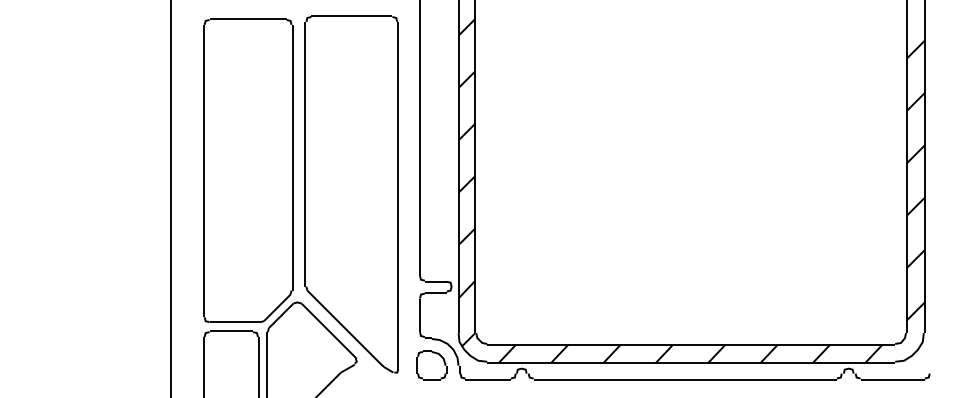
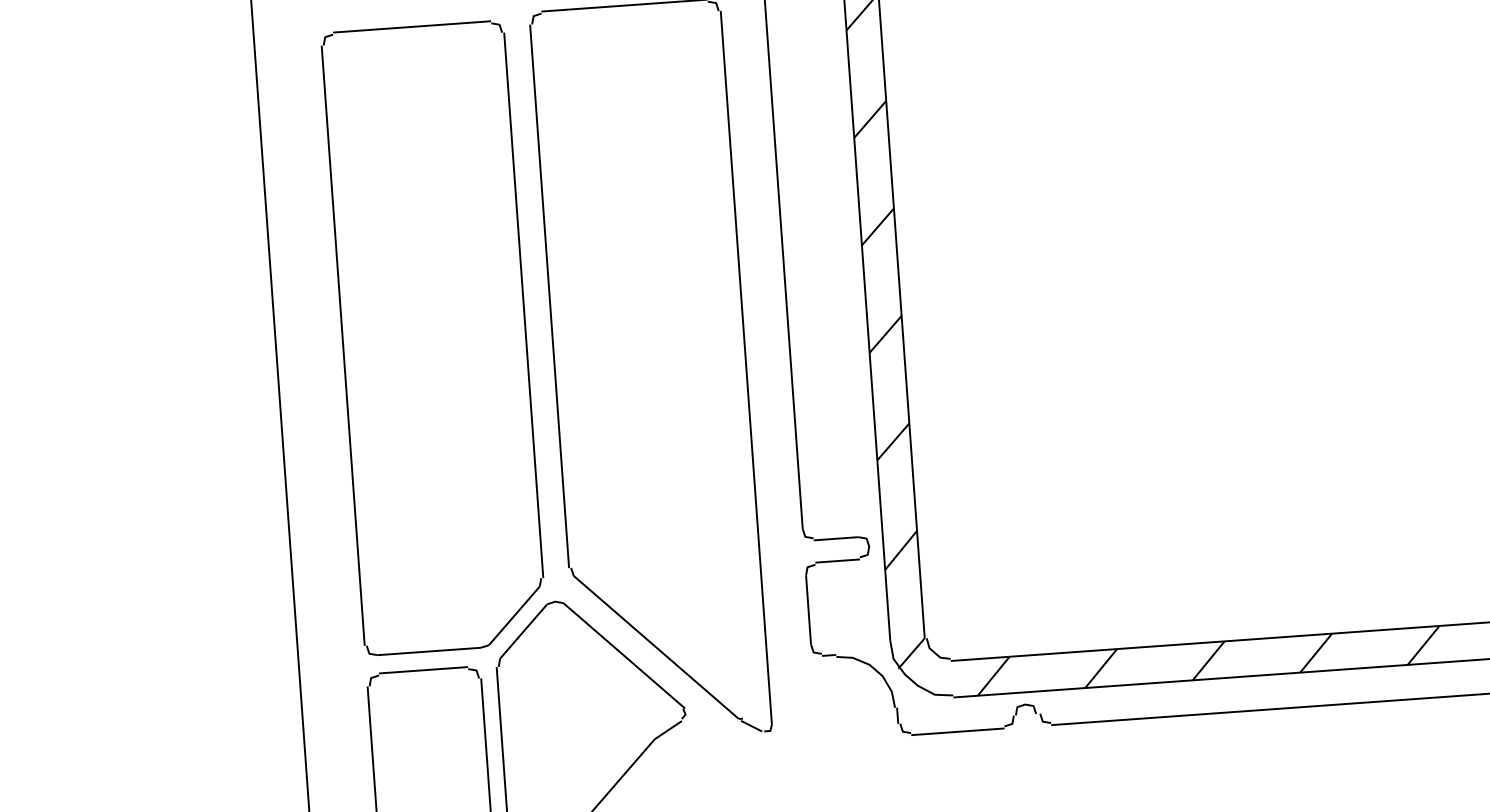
part: (431, 365) -> (839, 711), removed

